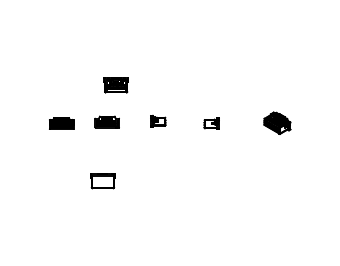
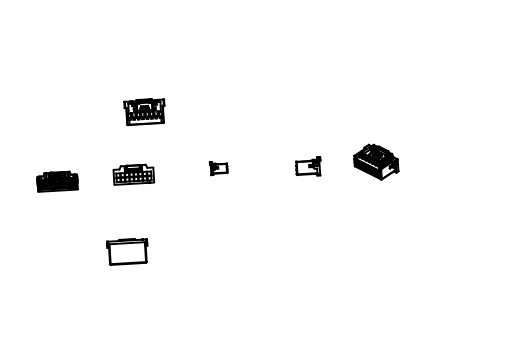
part: (158, 121) -> (219, 168), size x0.7
part: (277, 122) -> (376, 160), moved
part: (102, 181) -> (126, 252), moved

